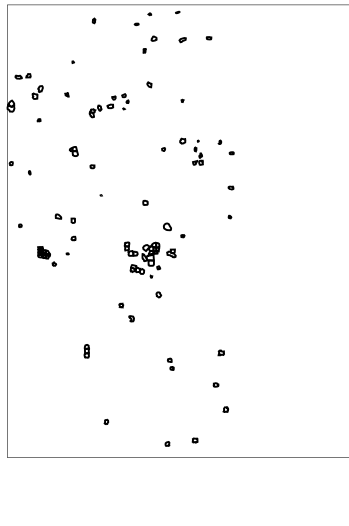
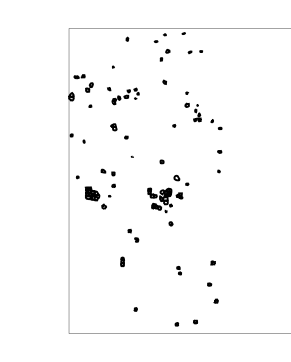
part: (193, 40) -> (194, 52), size x0.62
part: (109, 105) -> (125, 96), moved
part: (190, 151) -> (192, 112), moved
part: (46, 255) -> (95, 197), size x1.67
part: (126, 312) -> (133, 235), moved

